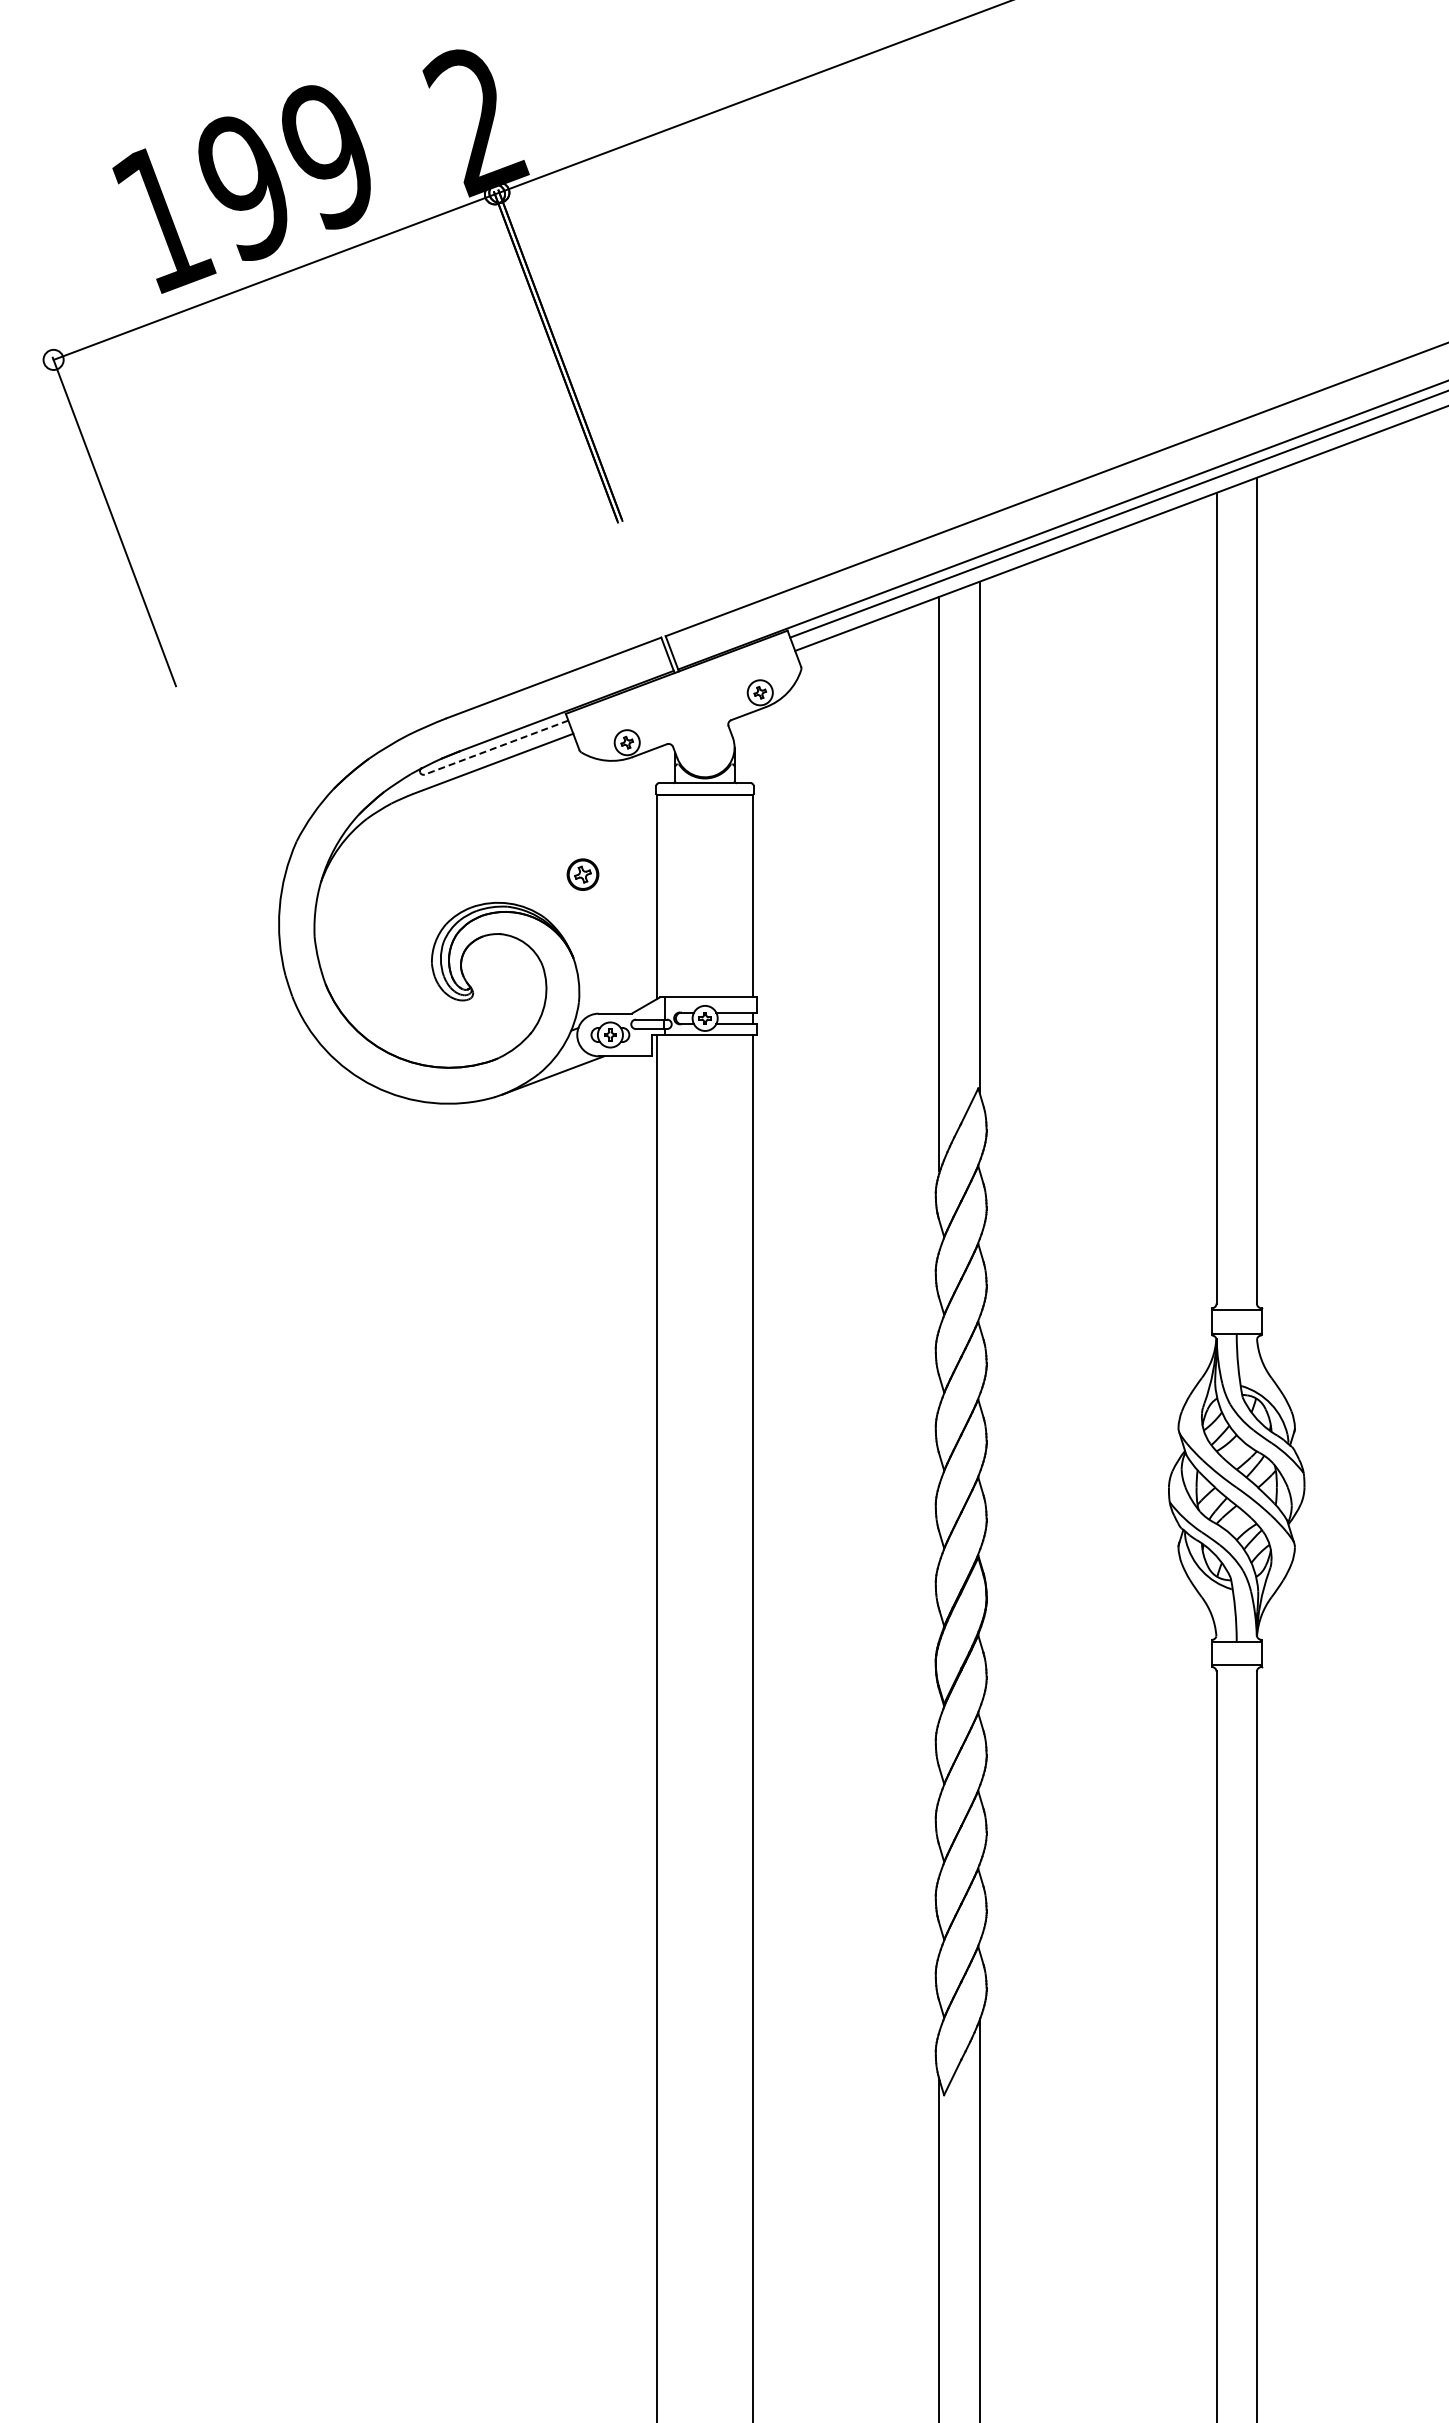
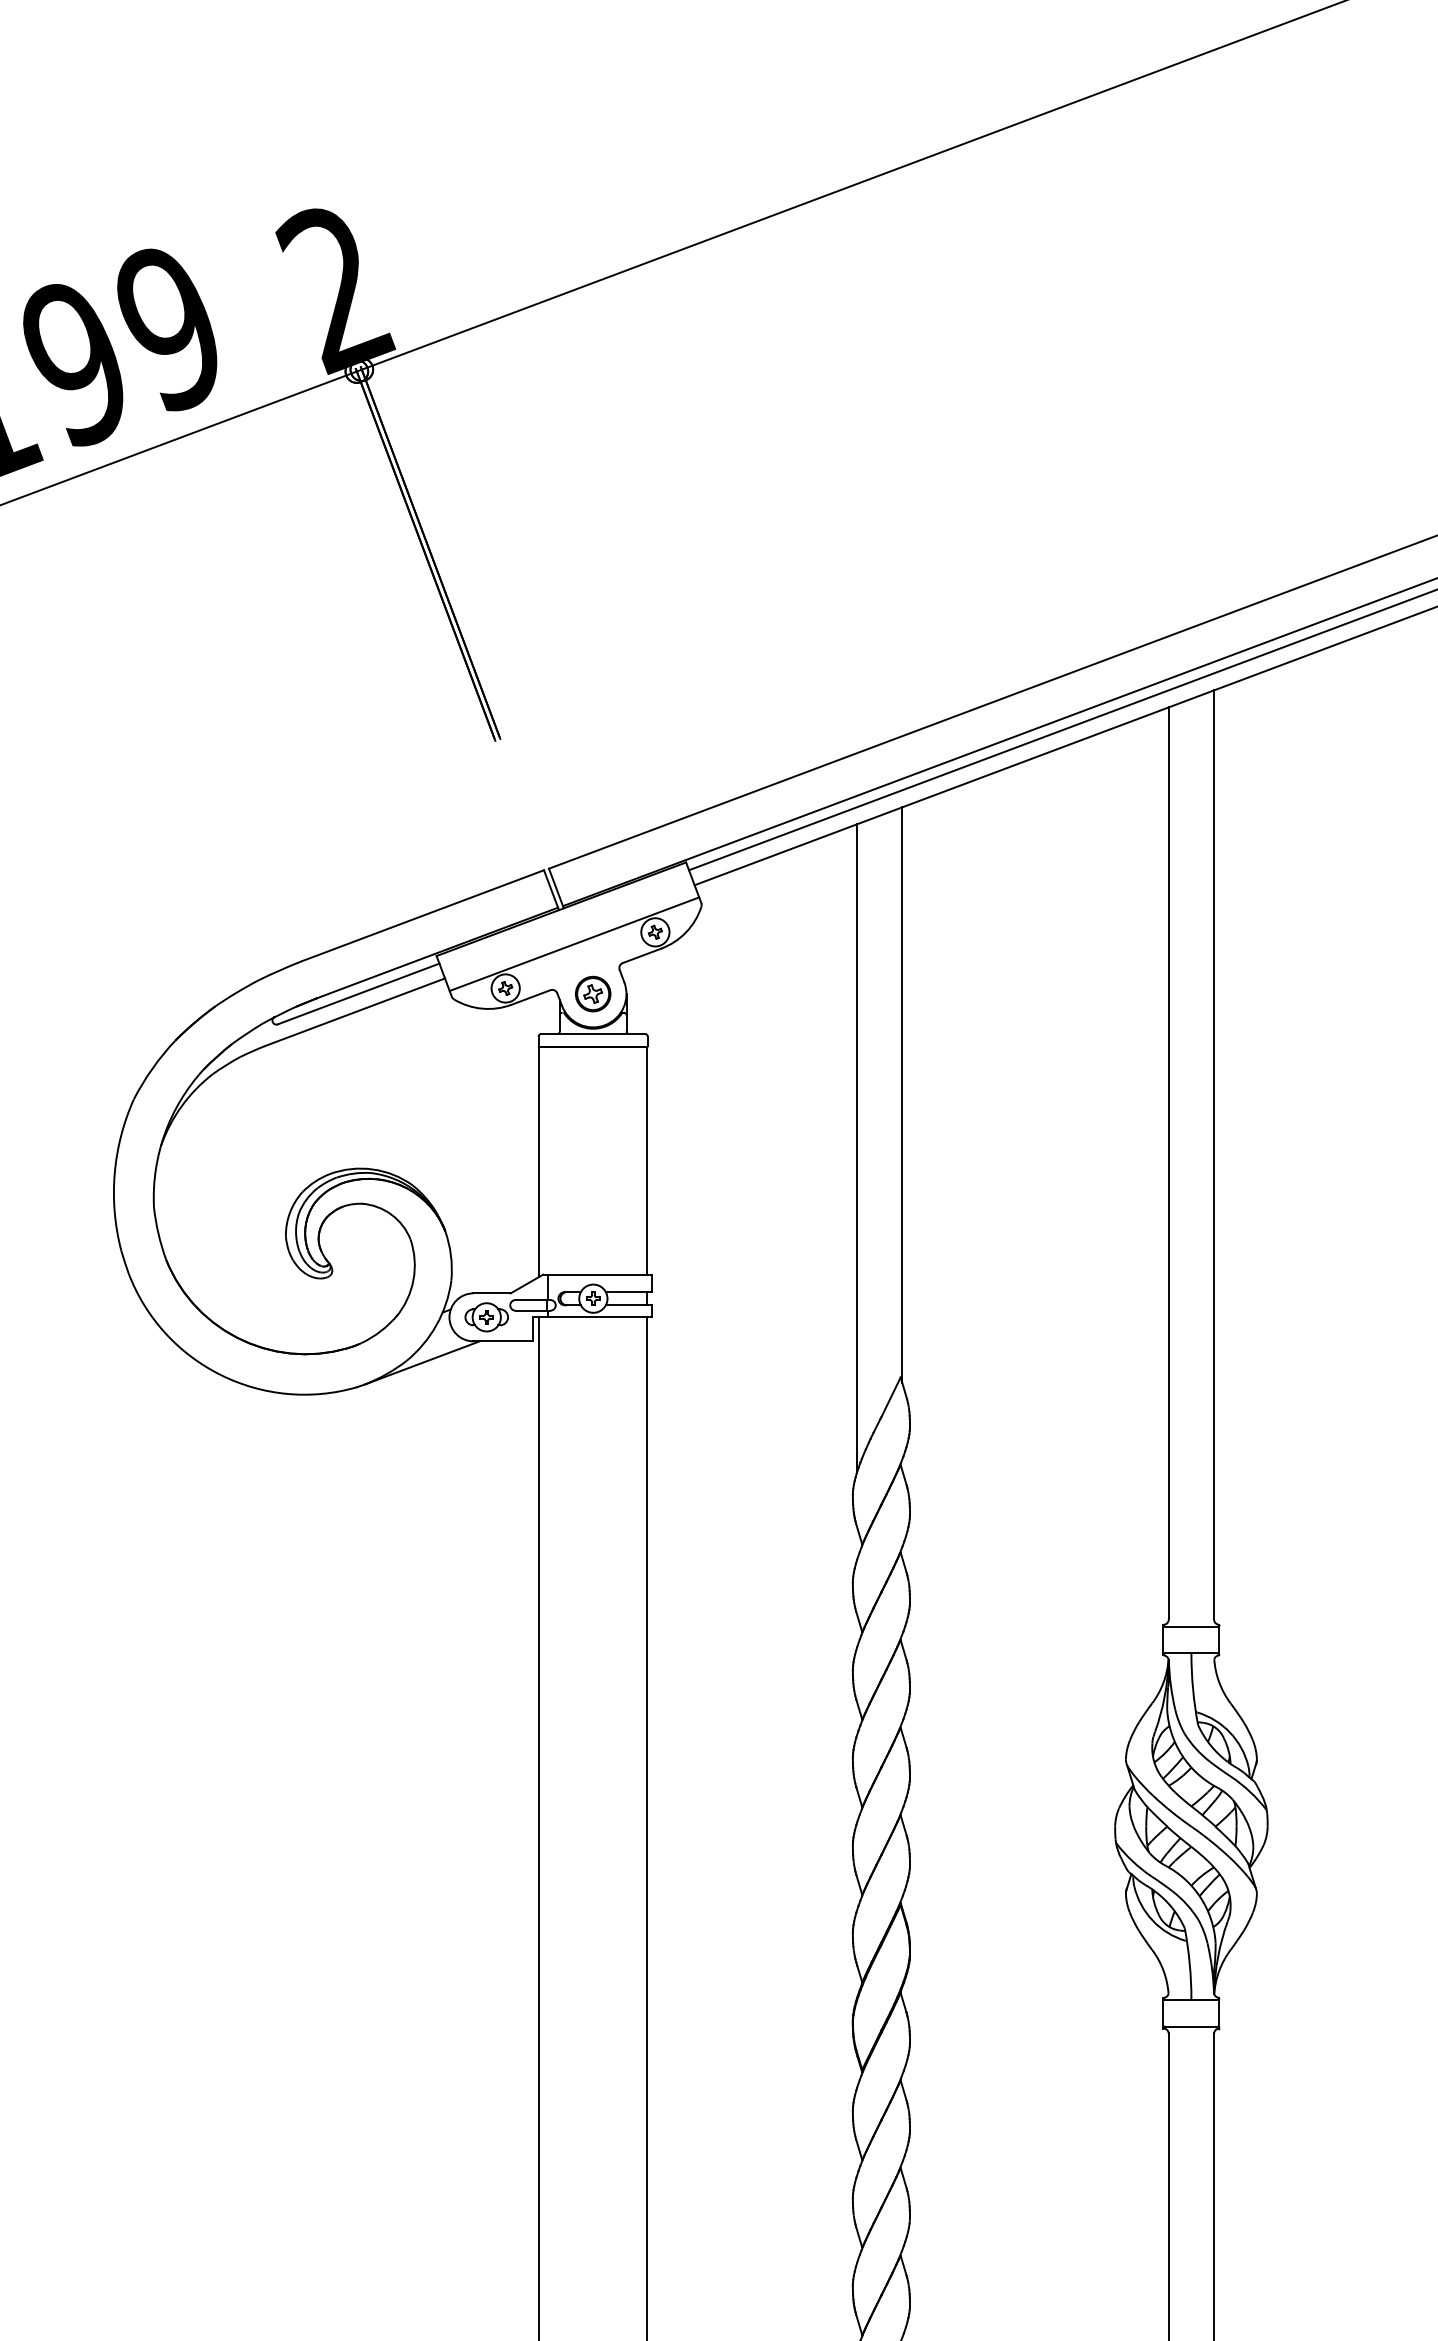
line: (688, 702) -> (574, 943), added
line: (496, 747) -> (358, 993), dashed -> solid
part: (582, 874) -> (592, 993), moved

